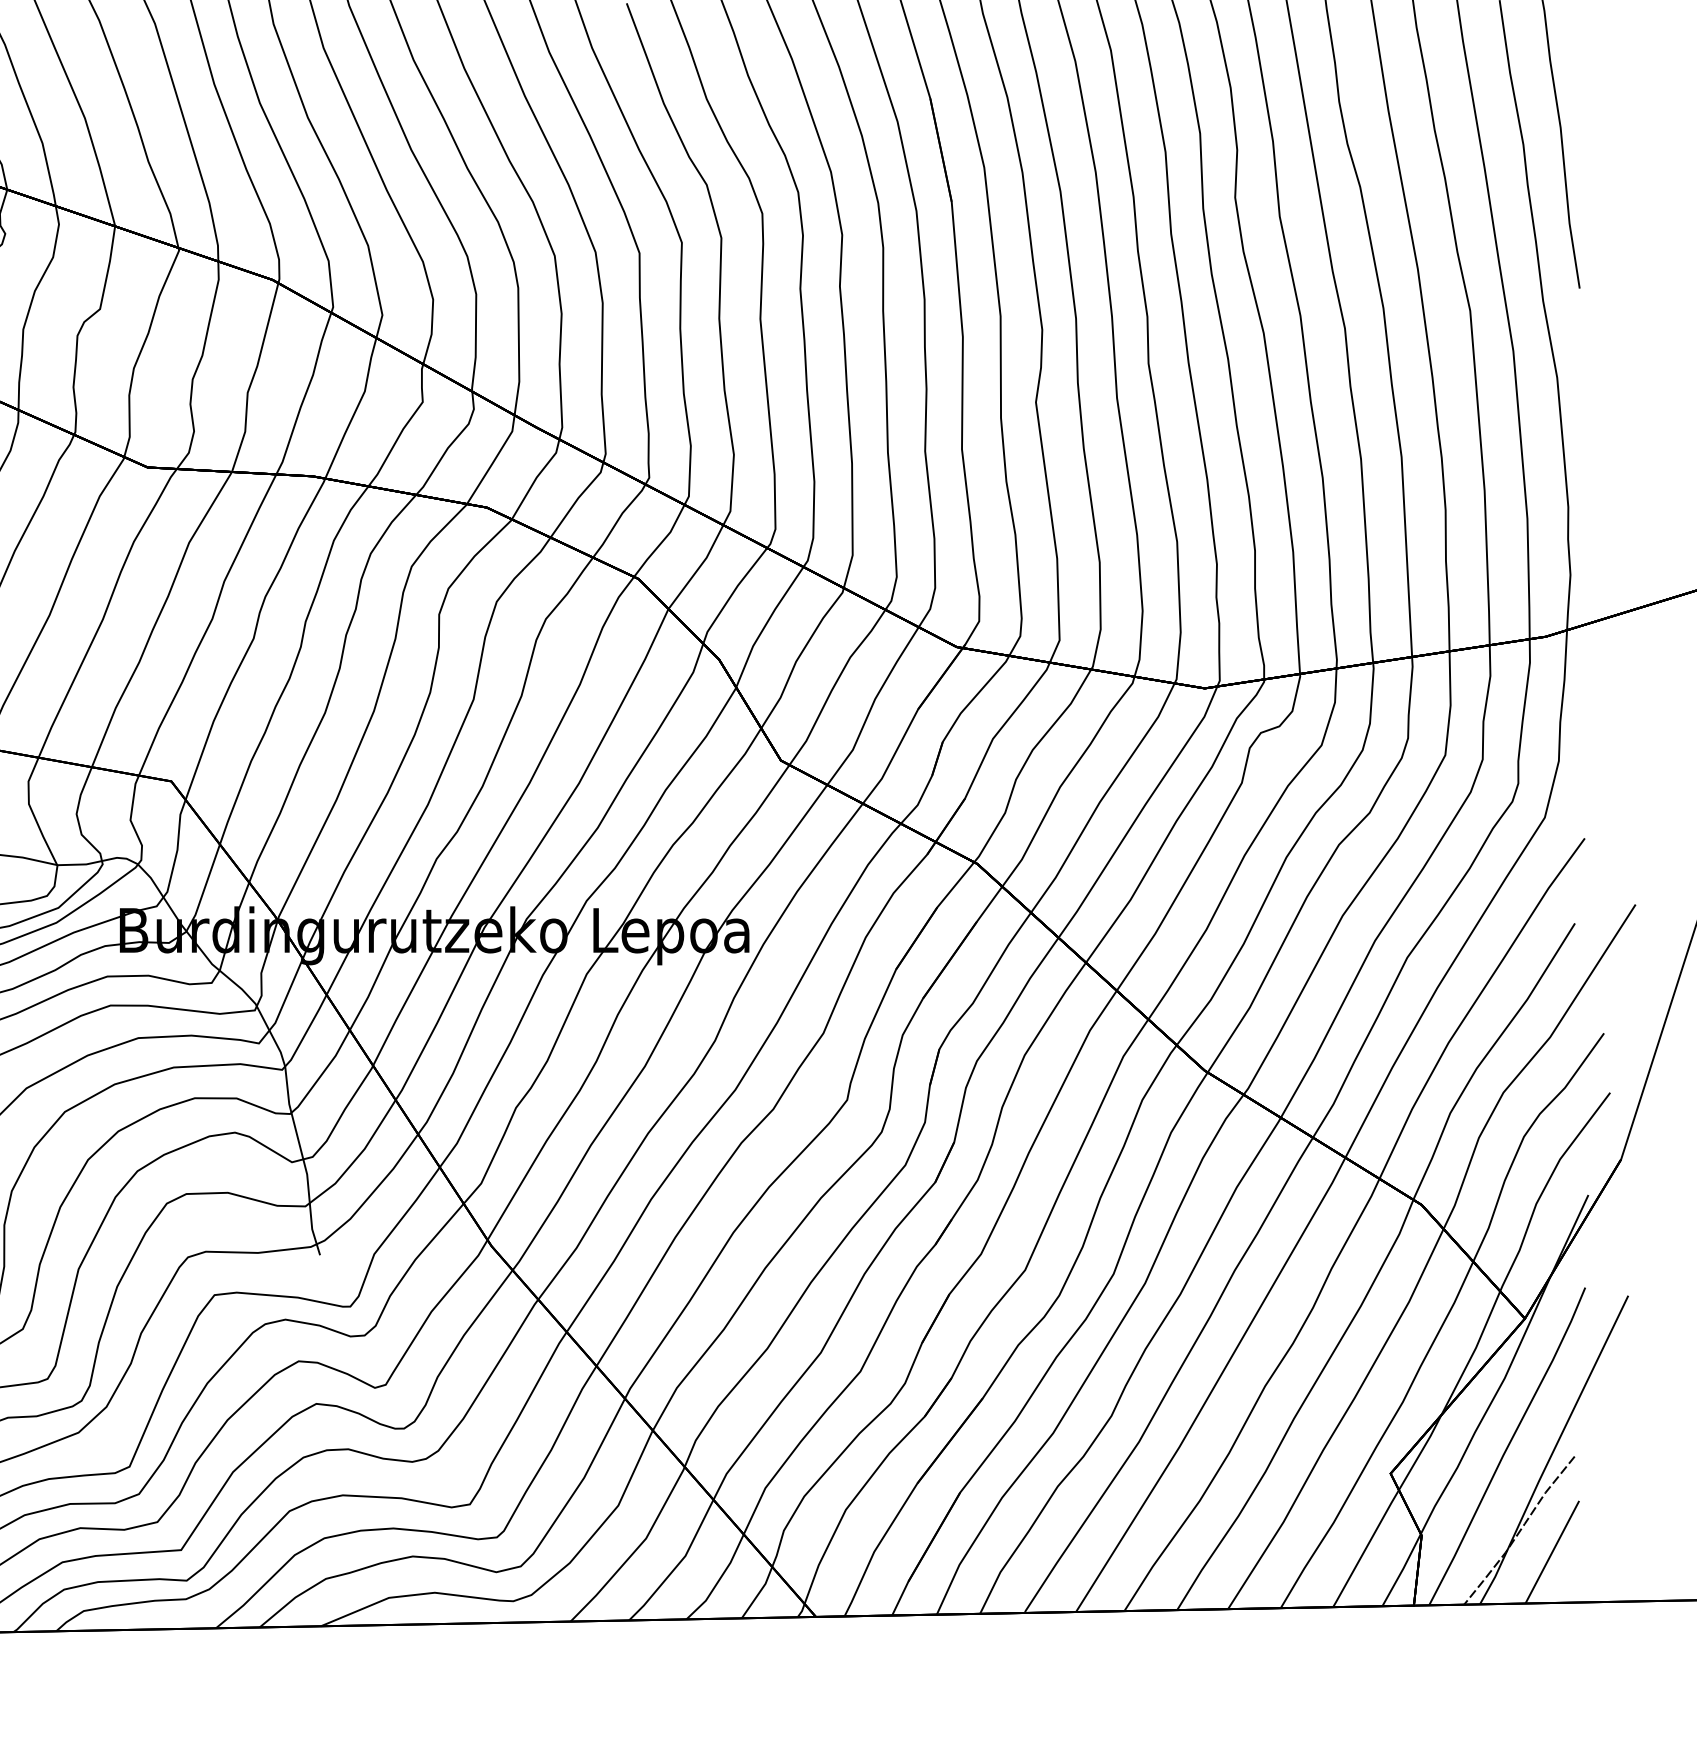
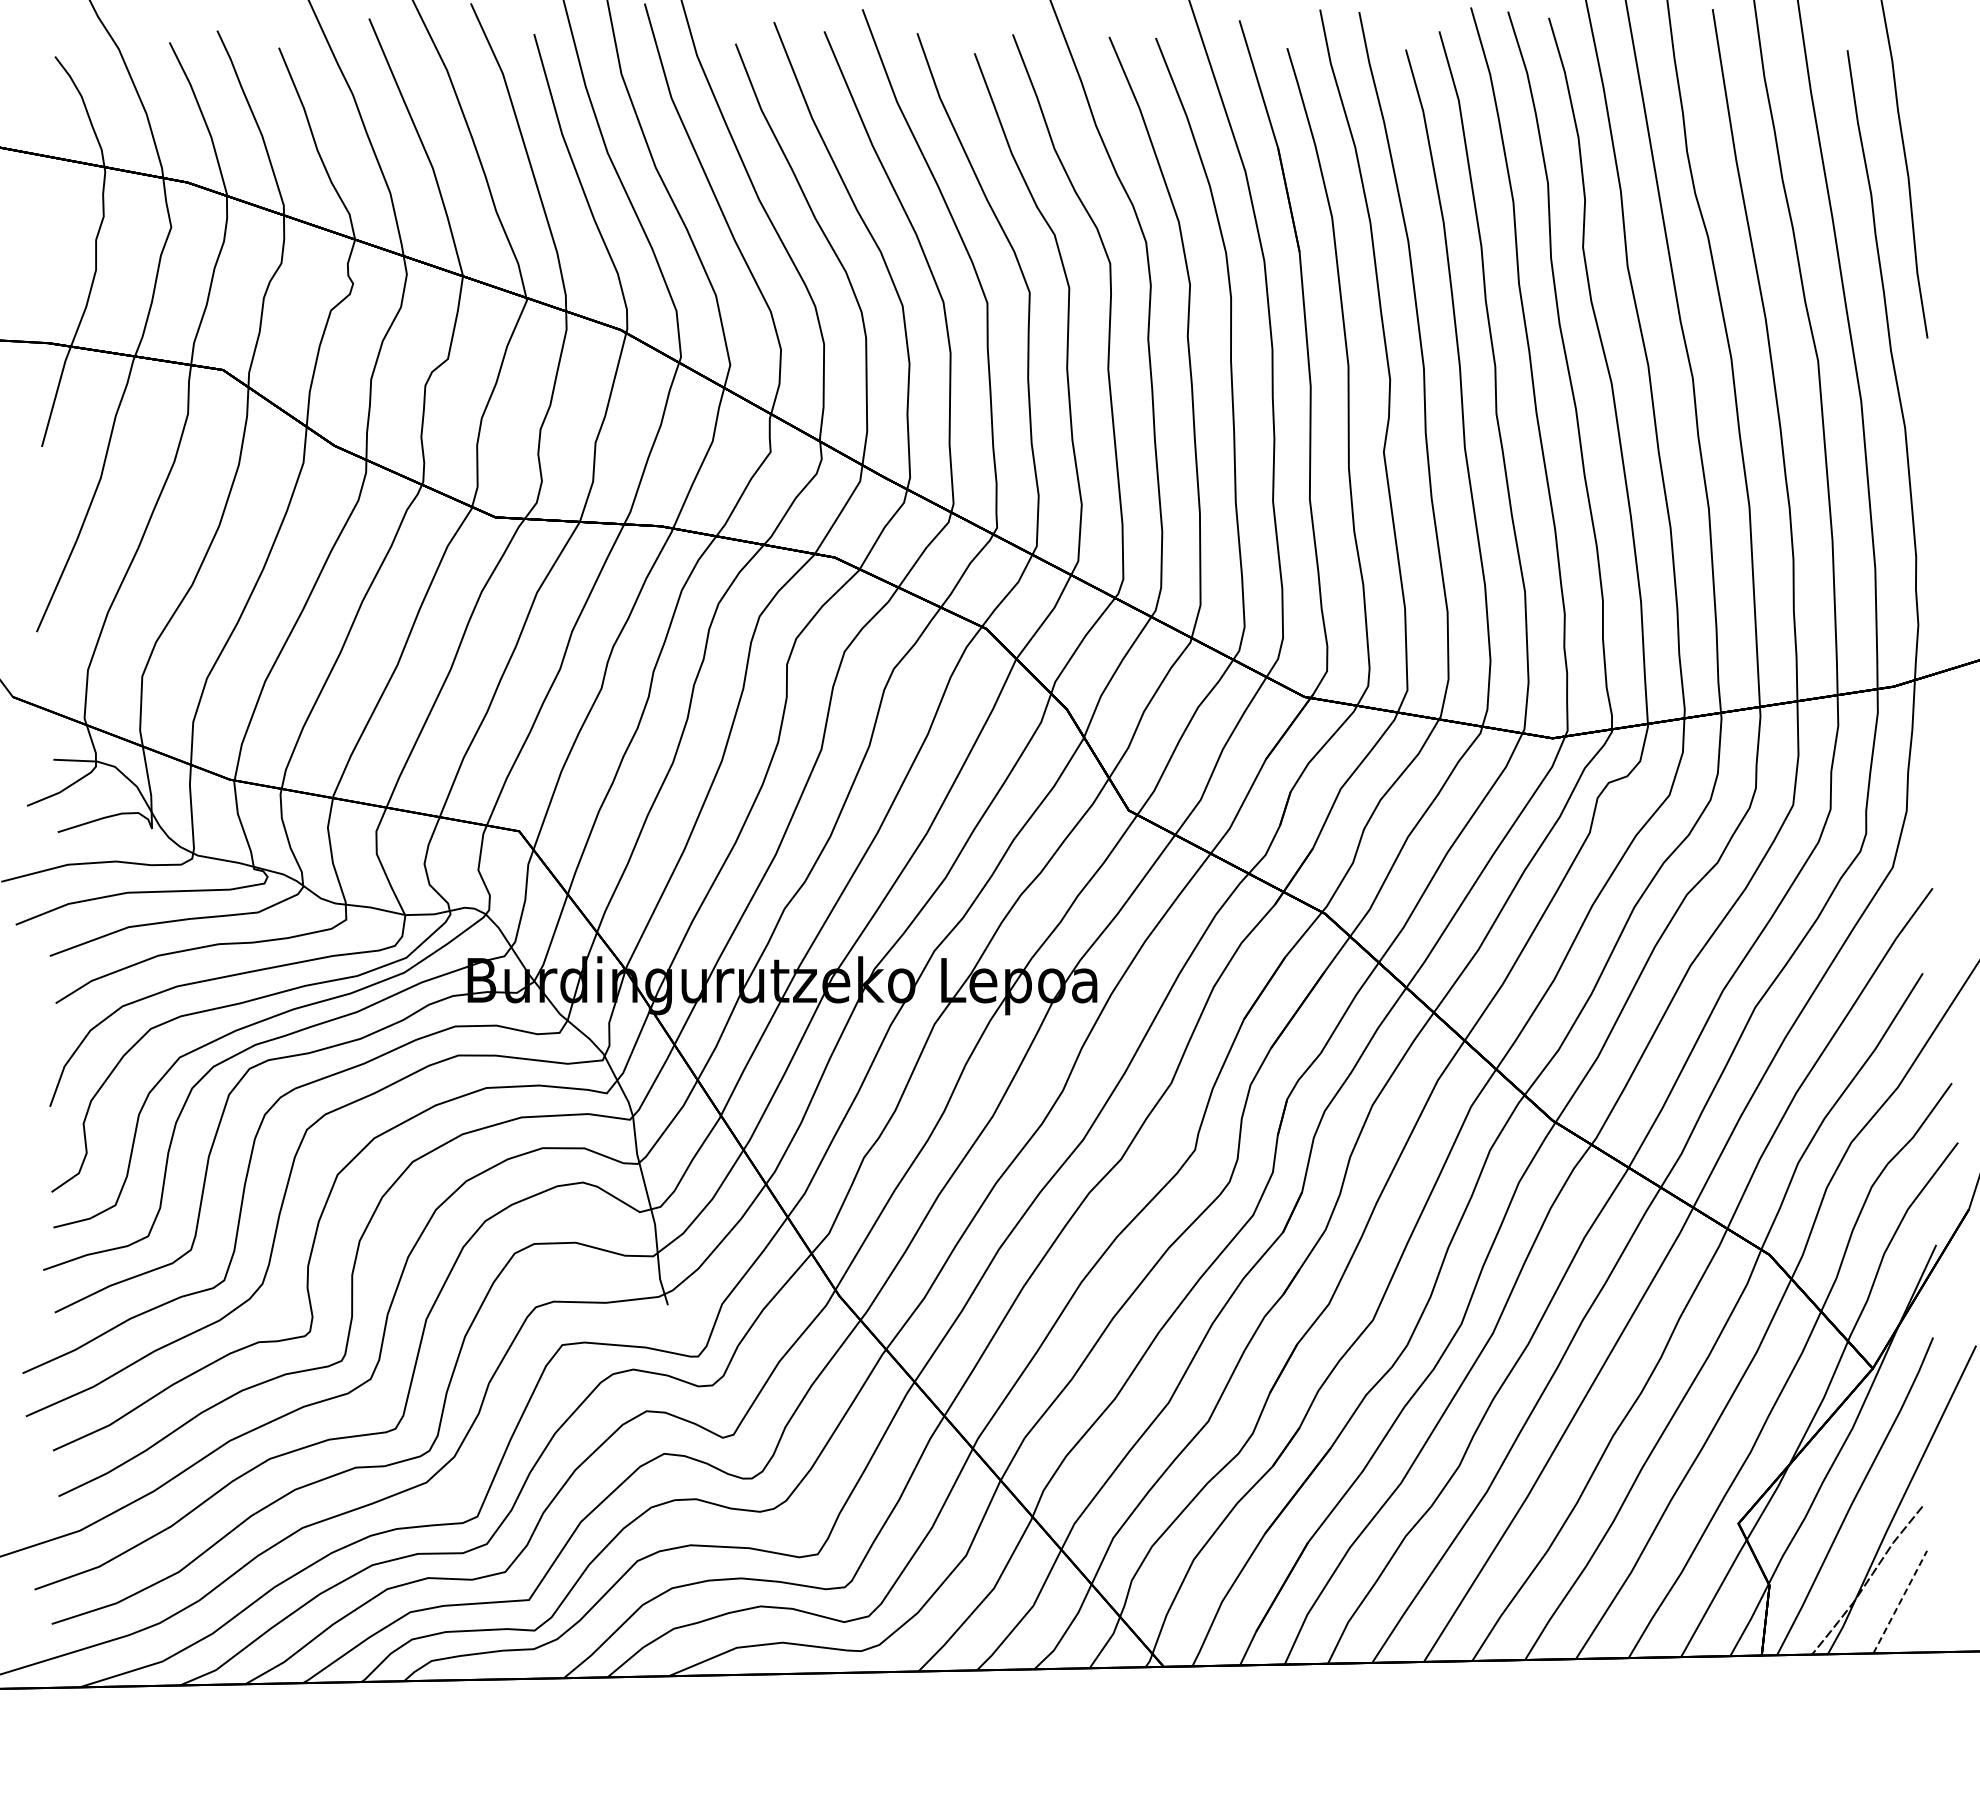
line: (1552, 1552) -> (1900, 1602), solid -> dashed

